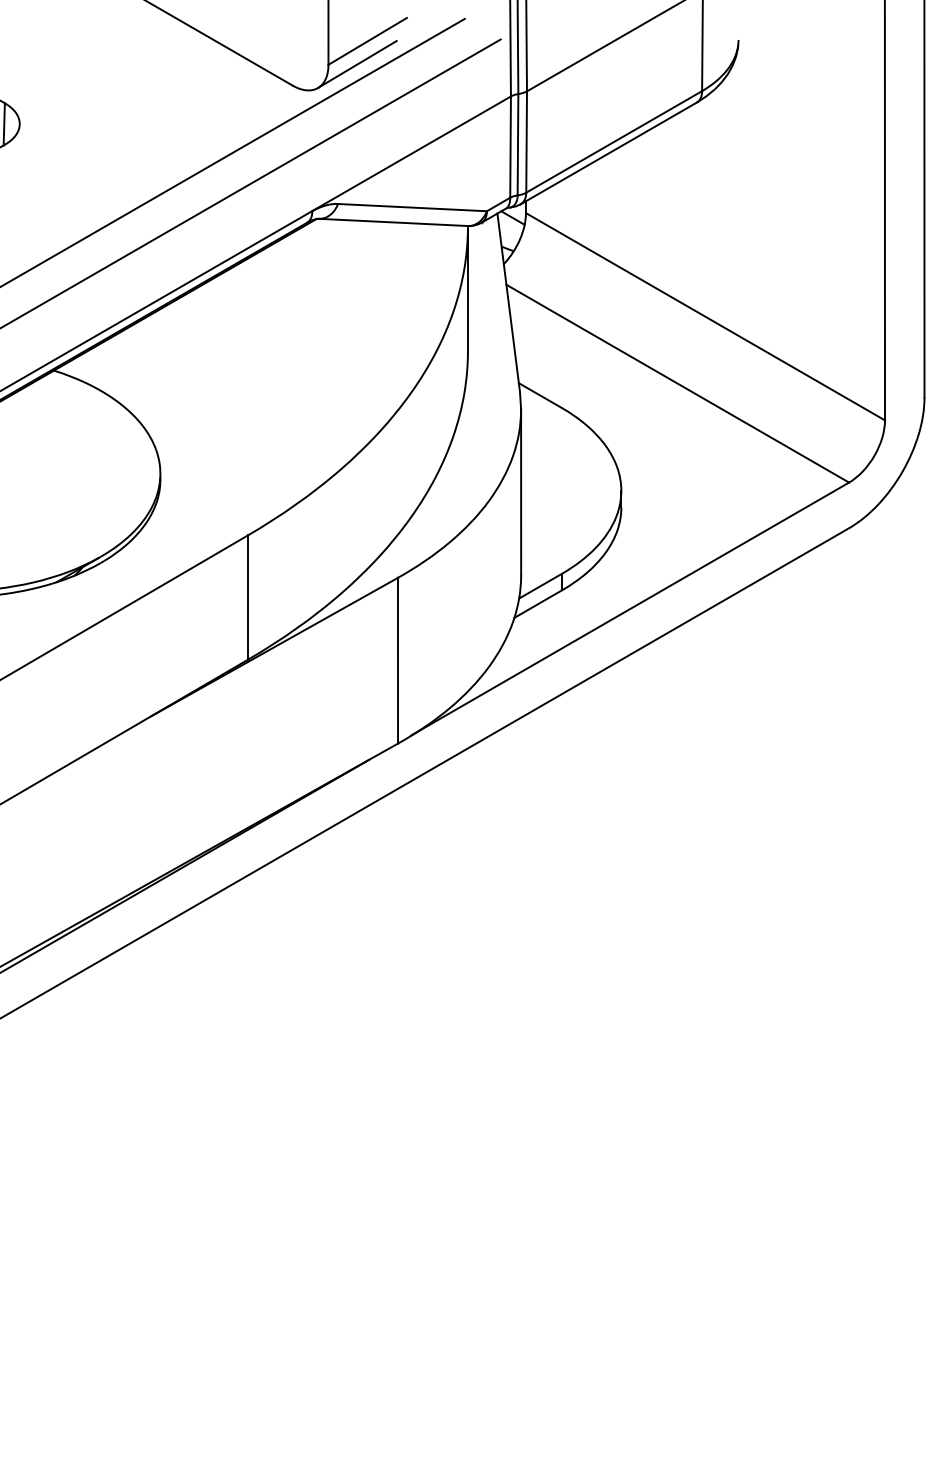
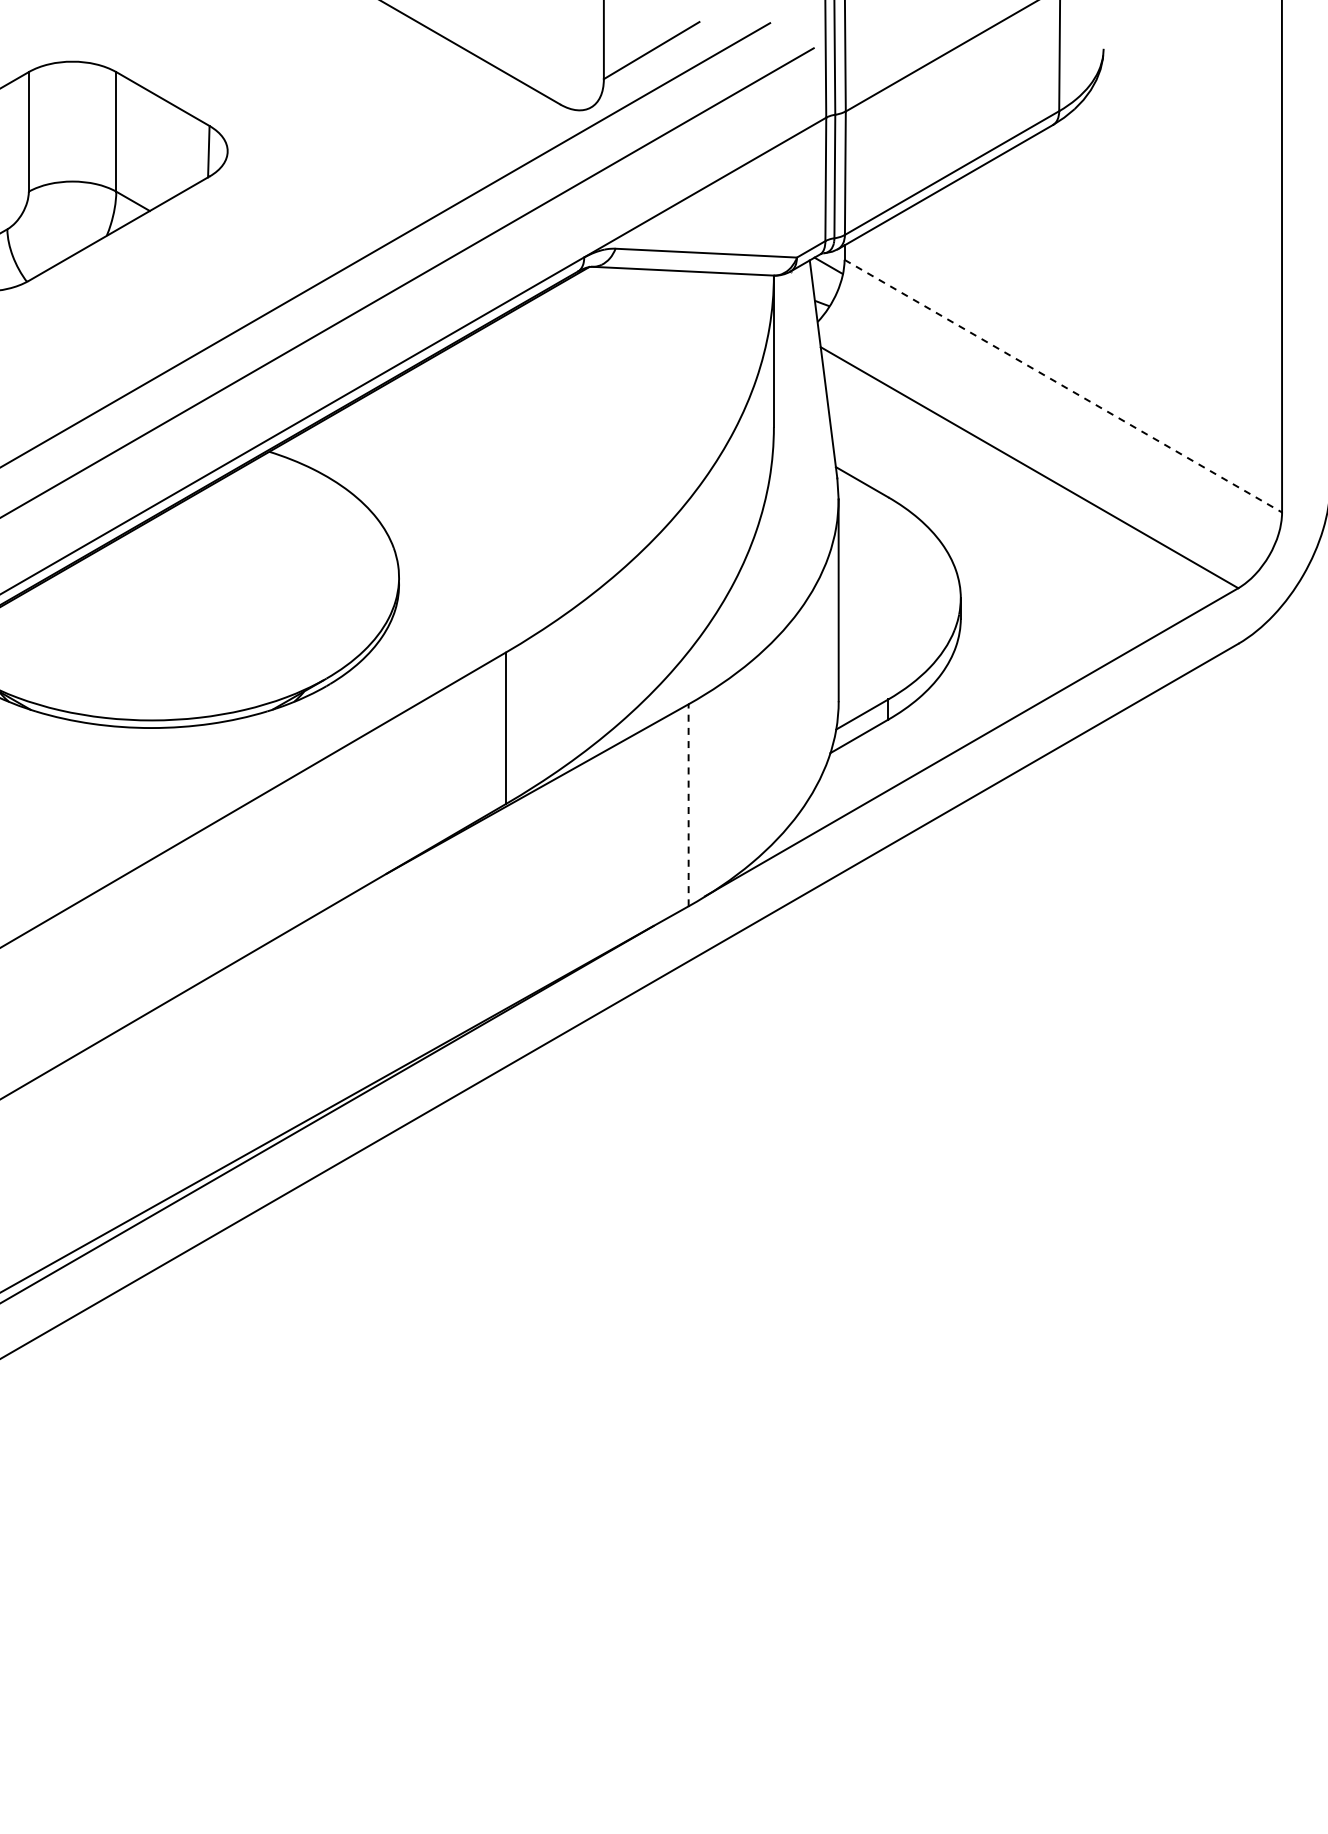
line: (357, 64) -> (639, 78), removed
line: (705, 317) -> (1063, 386), solid -> dashed
line: (397, 660) -> (688, 804), solid -> dashed

